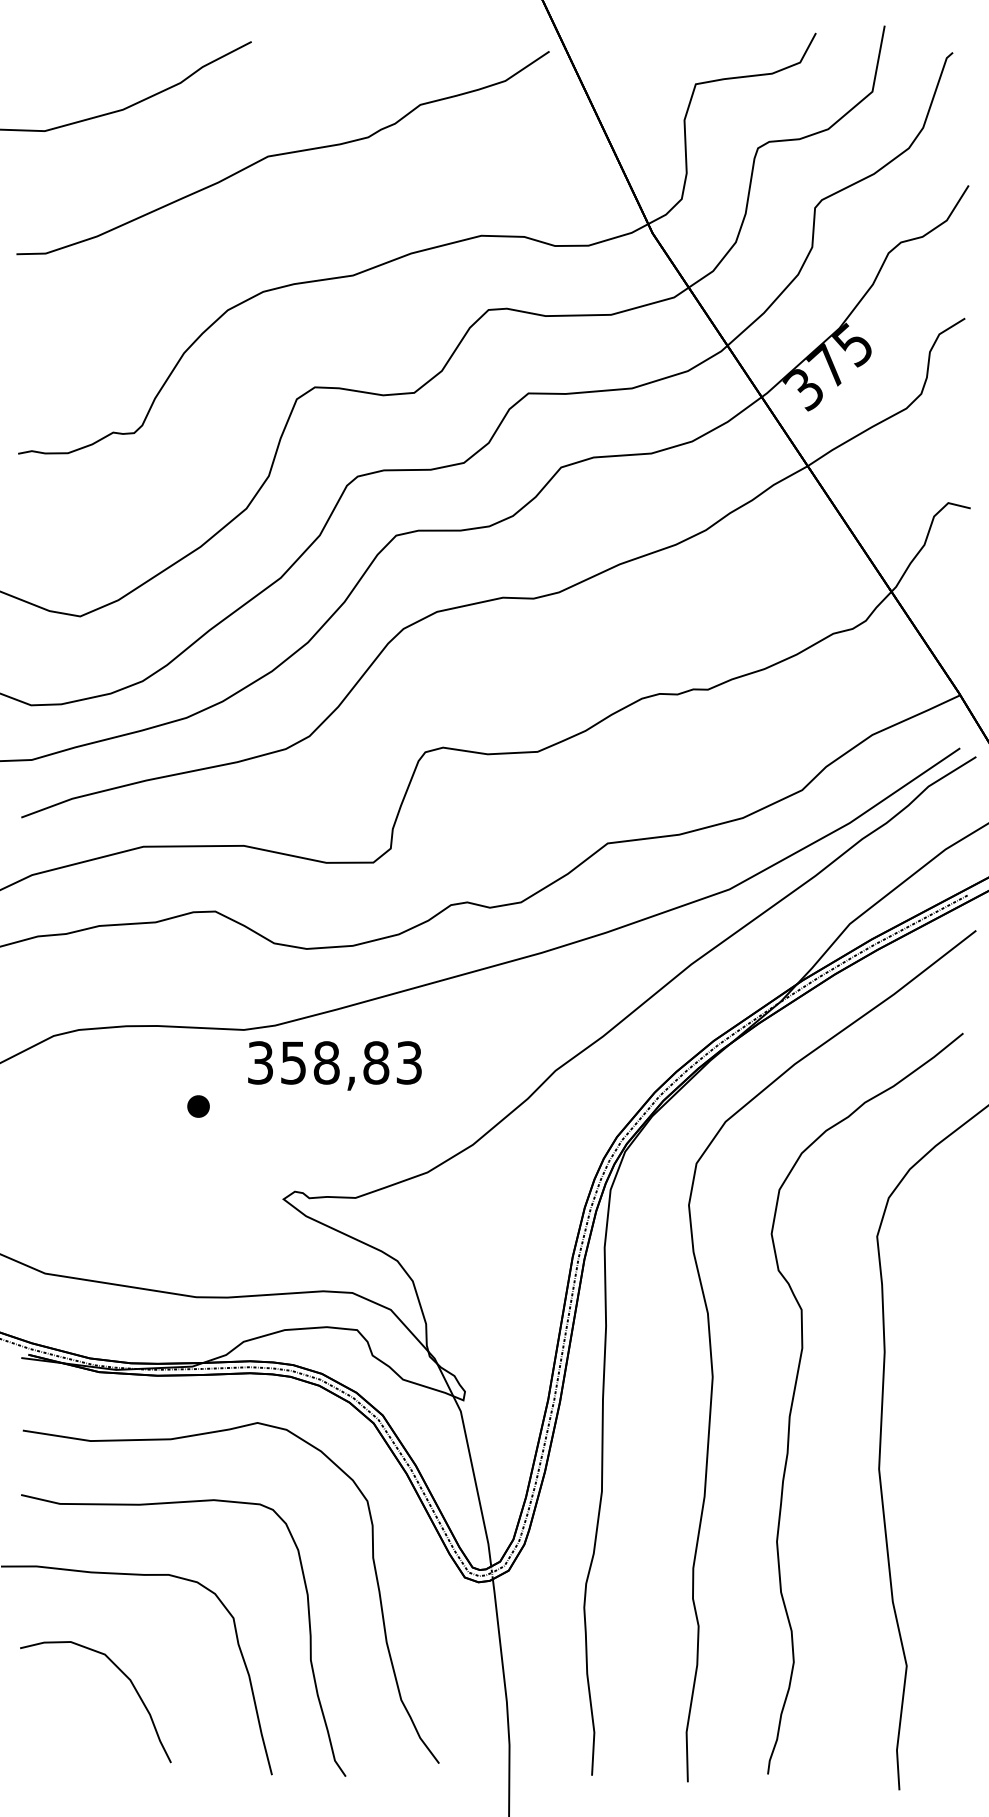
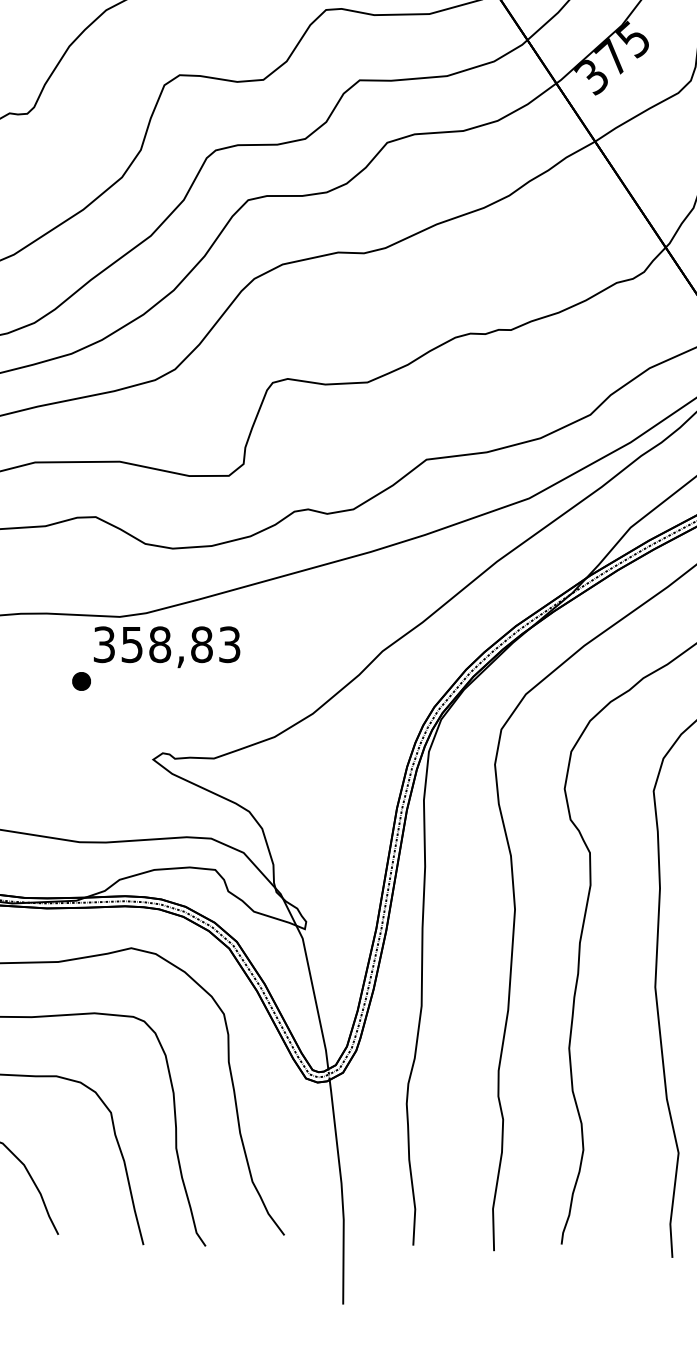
text: (334, 1065) -> (166, 646), moved

